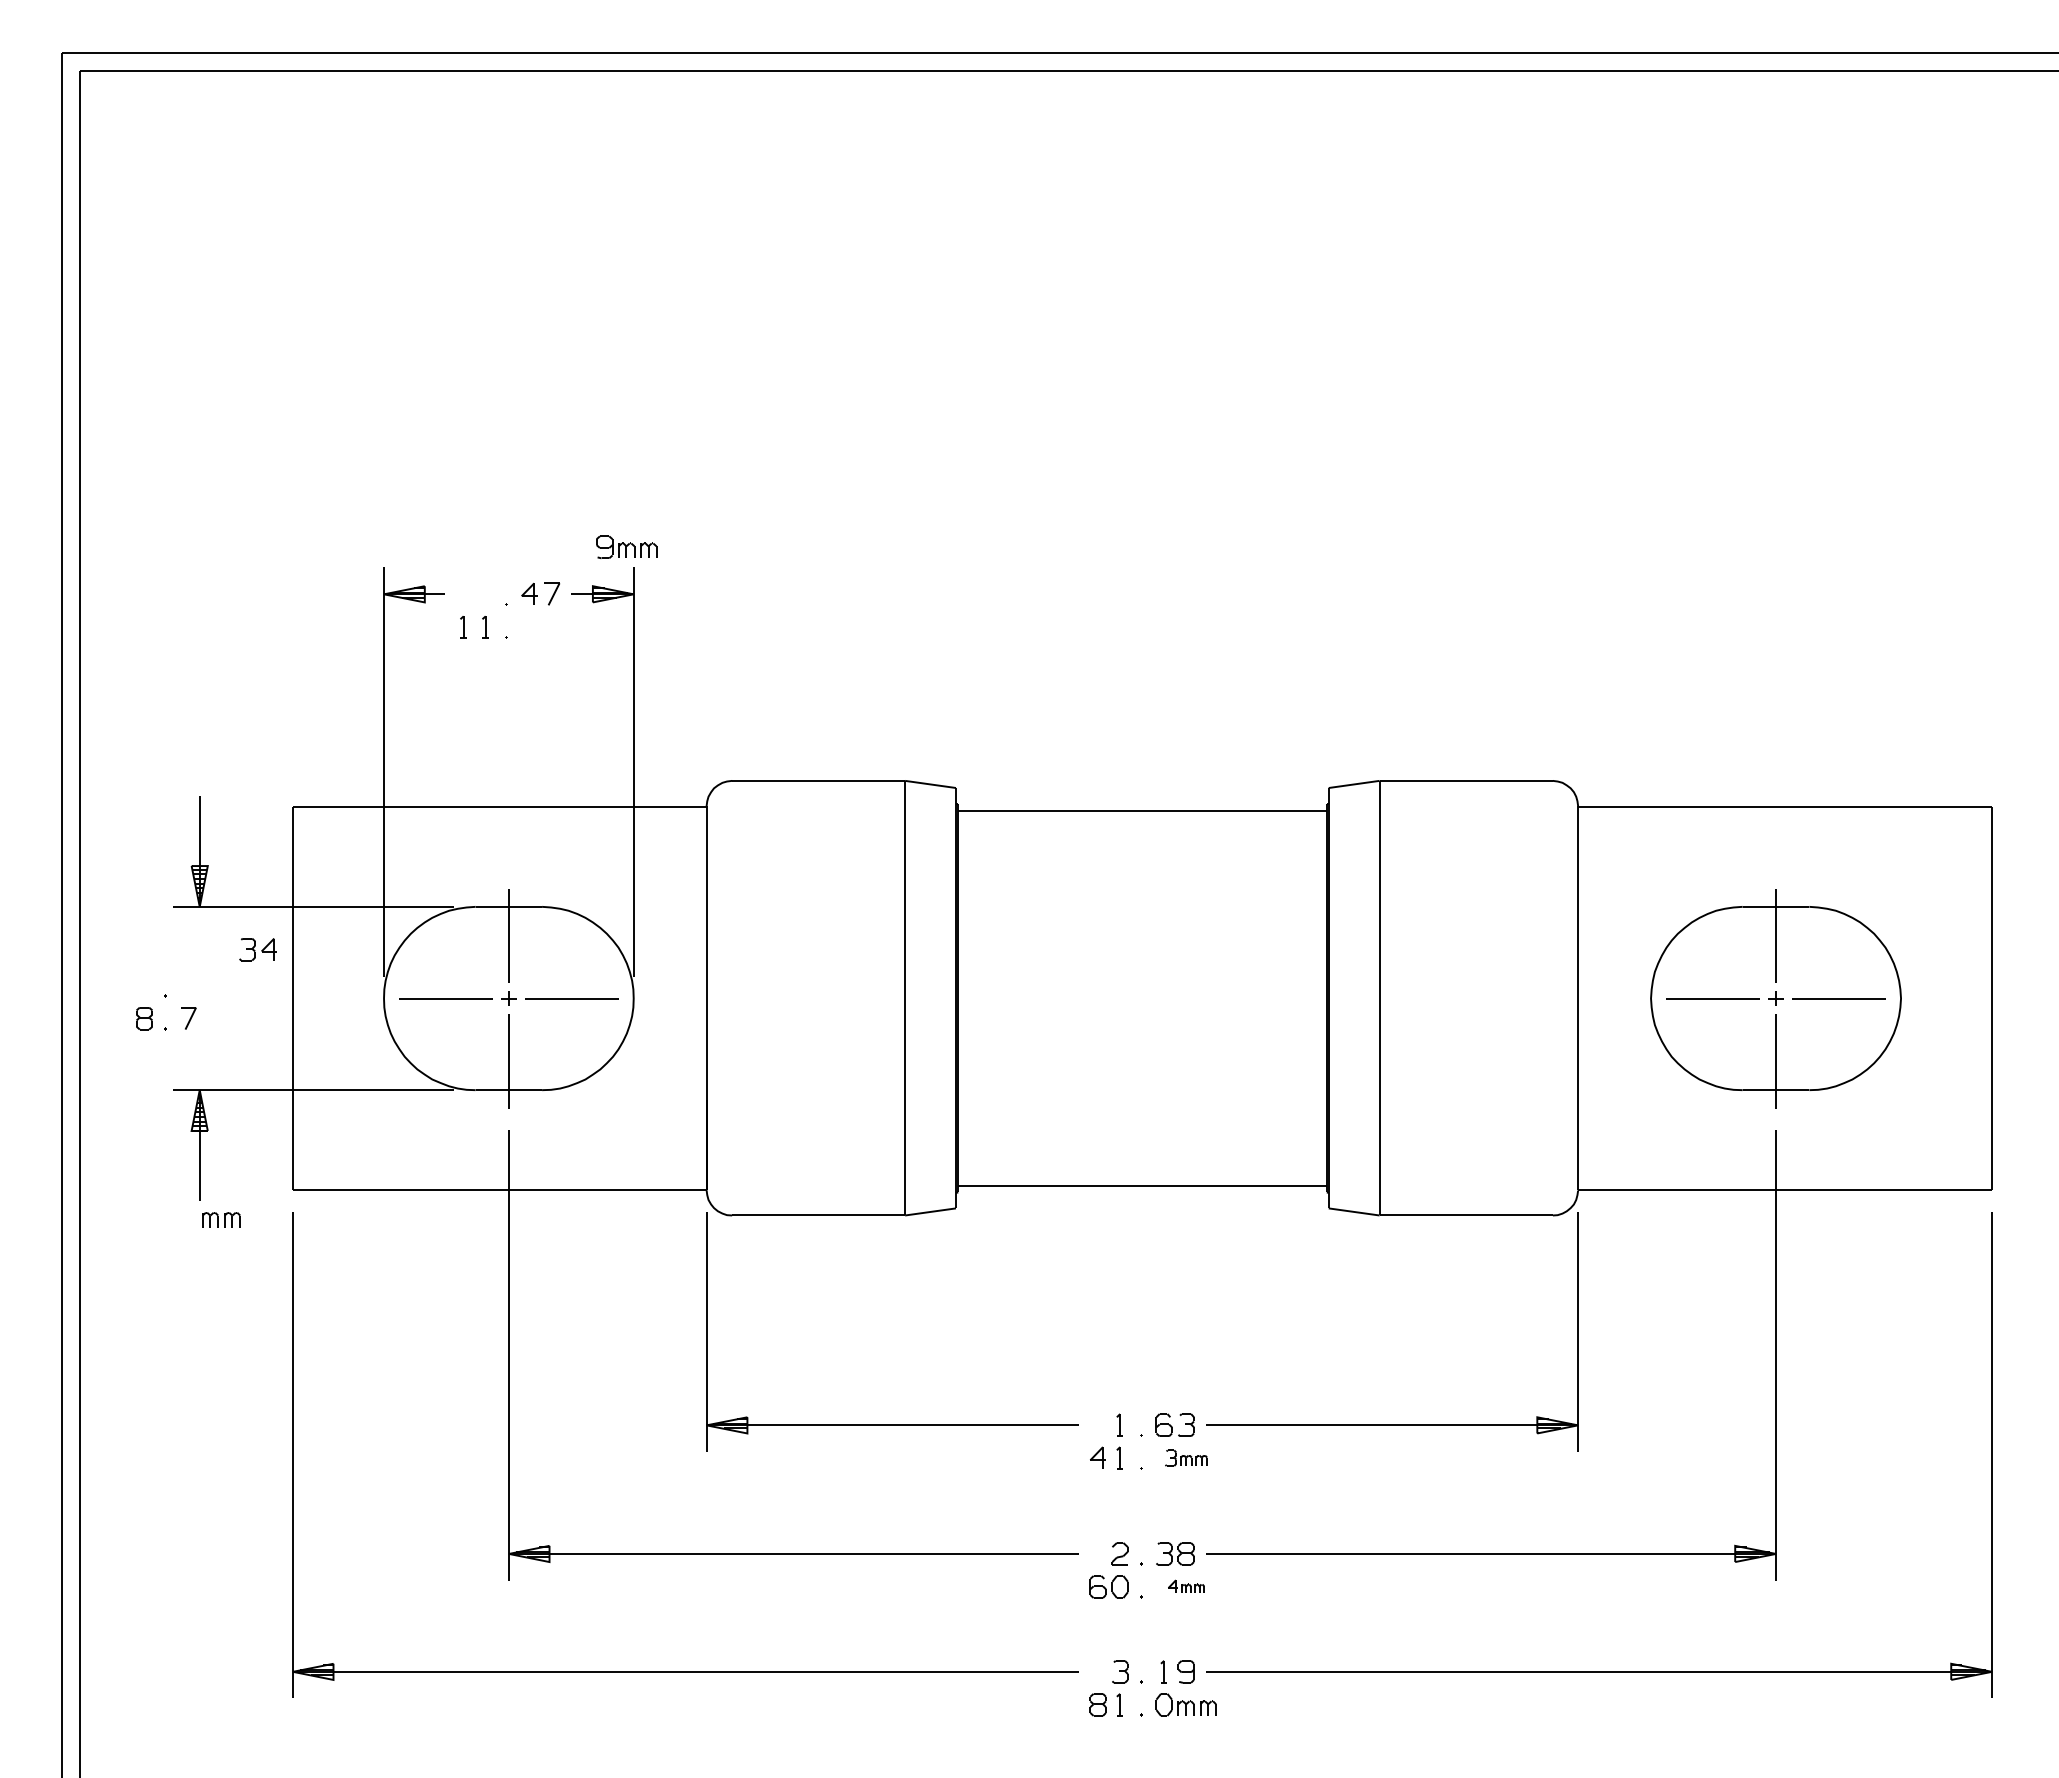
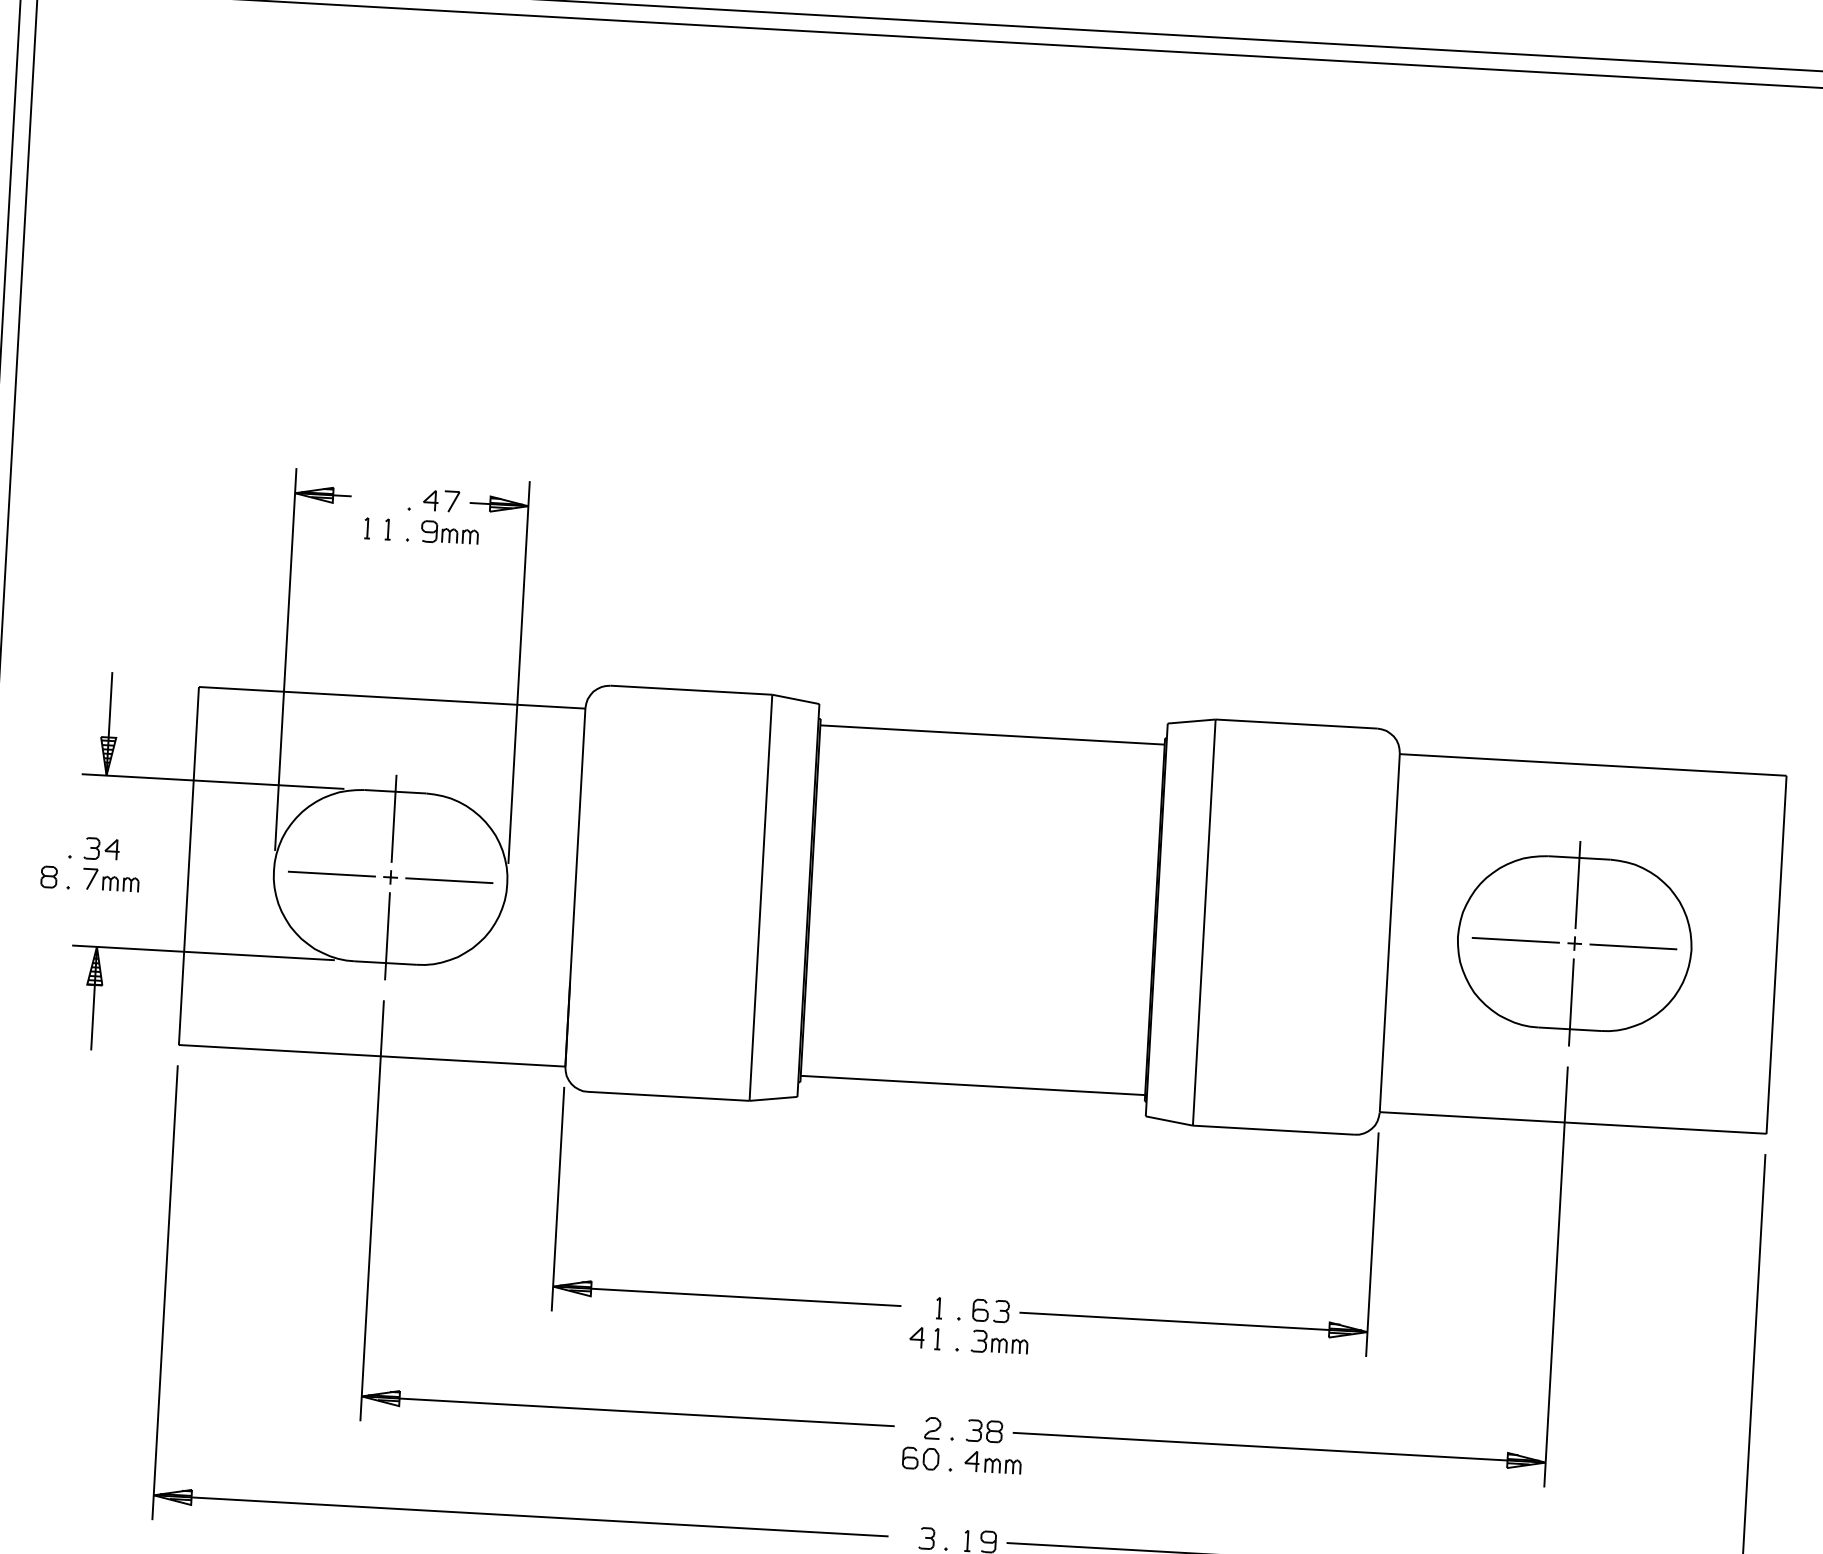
part: (626, 546) -> (449, 532), moved
part: (257, 949) -> (101, 849), moved
part: (221, 1219) -> (120, 883), moved
part: (1186, 1457) -> (999, 1341), size x1.43
part: (1186, 1586) -> (993, 1462), size x1.67

